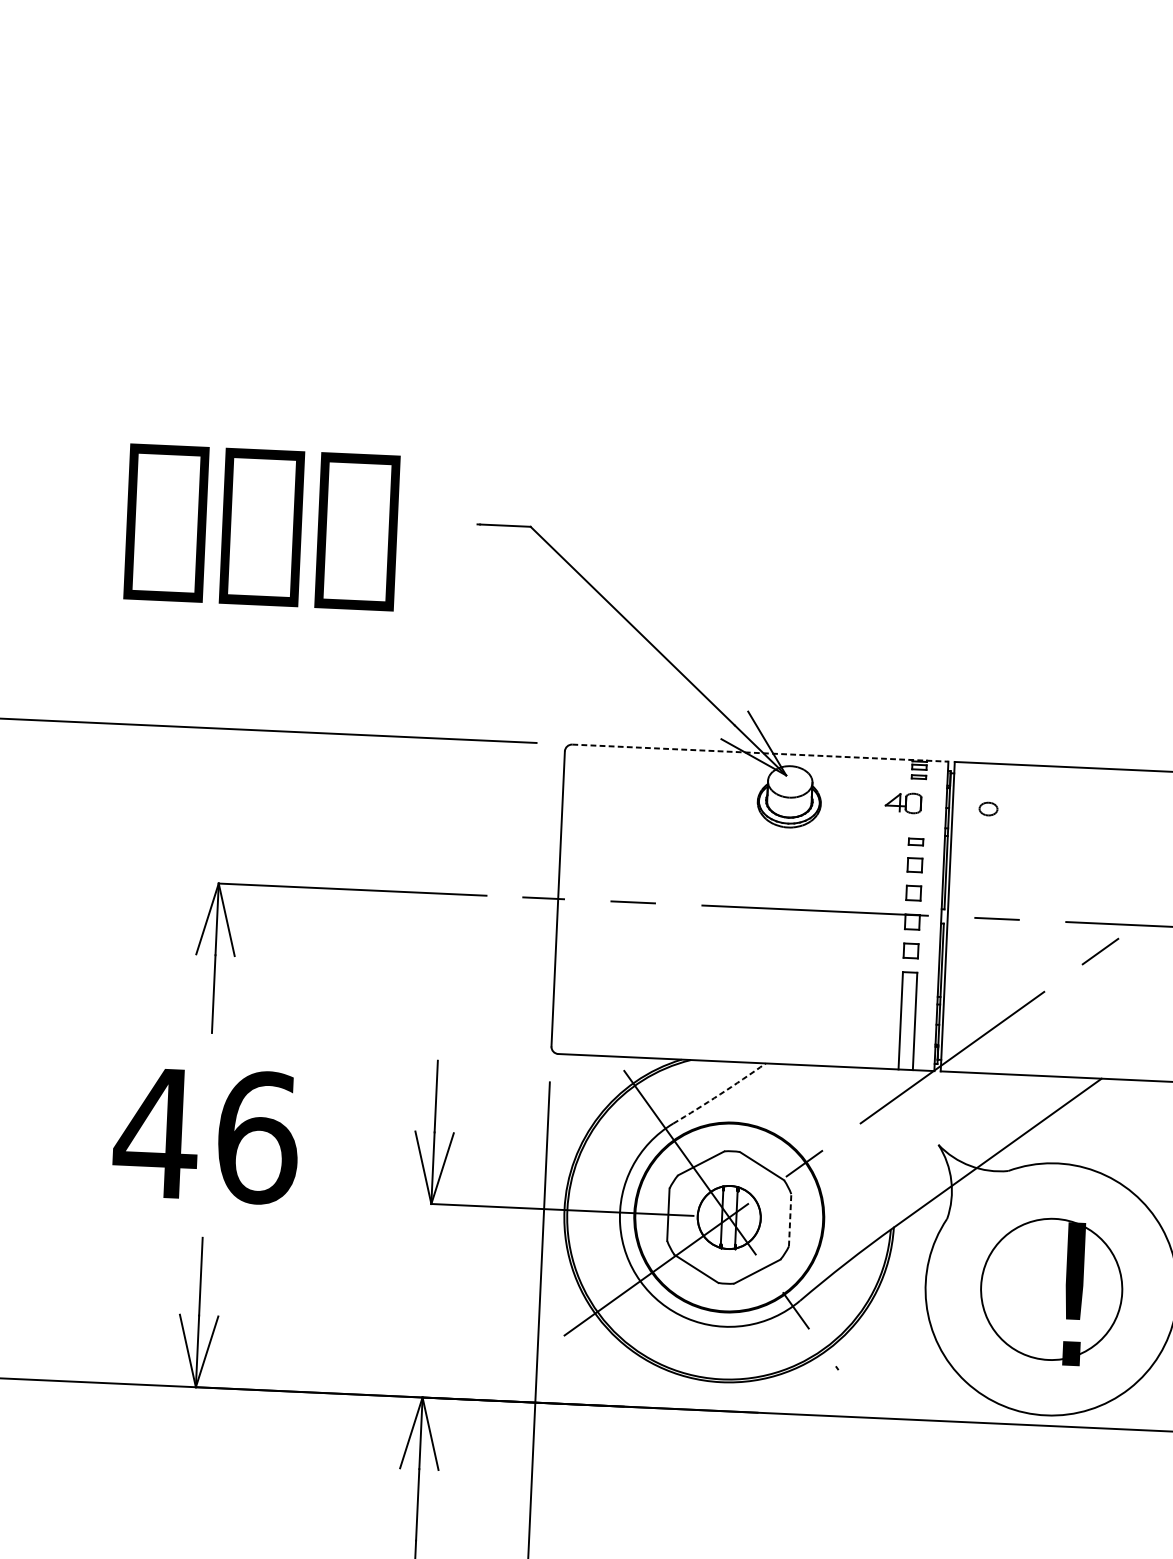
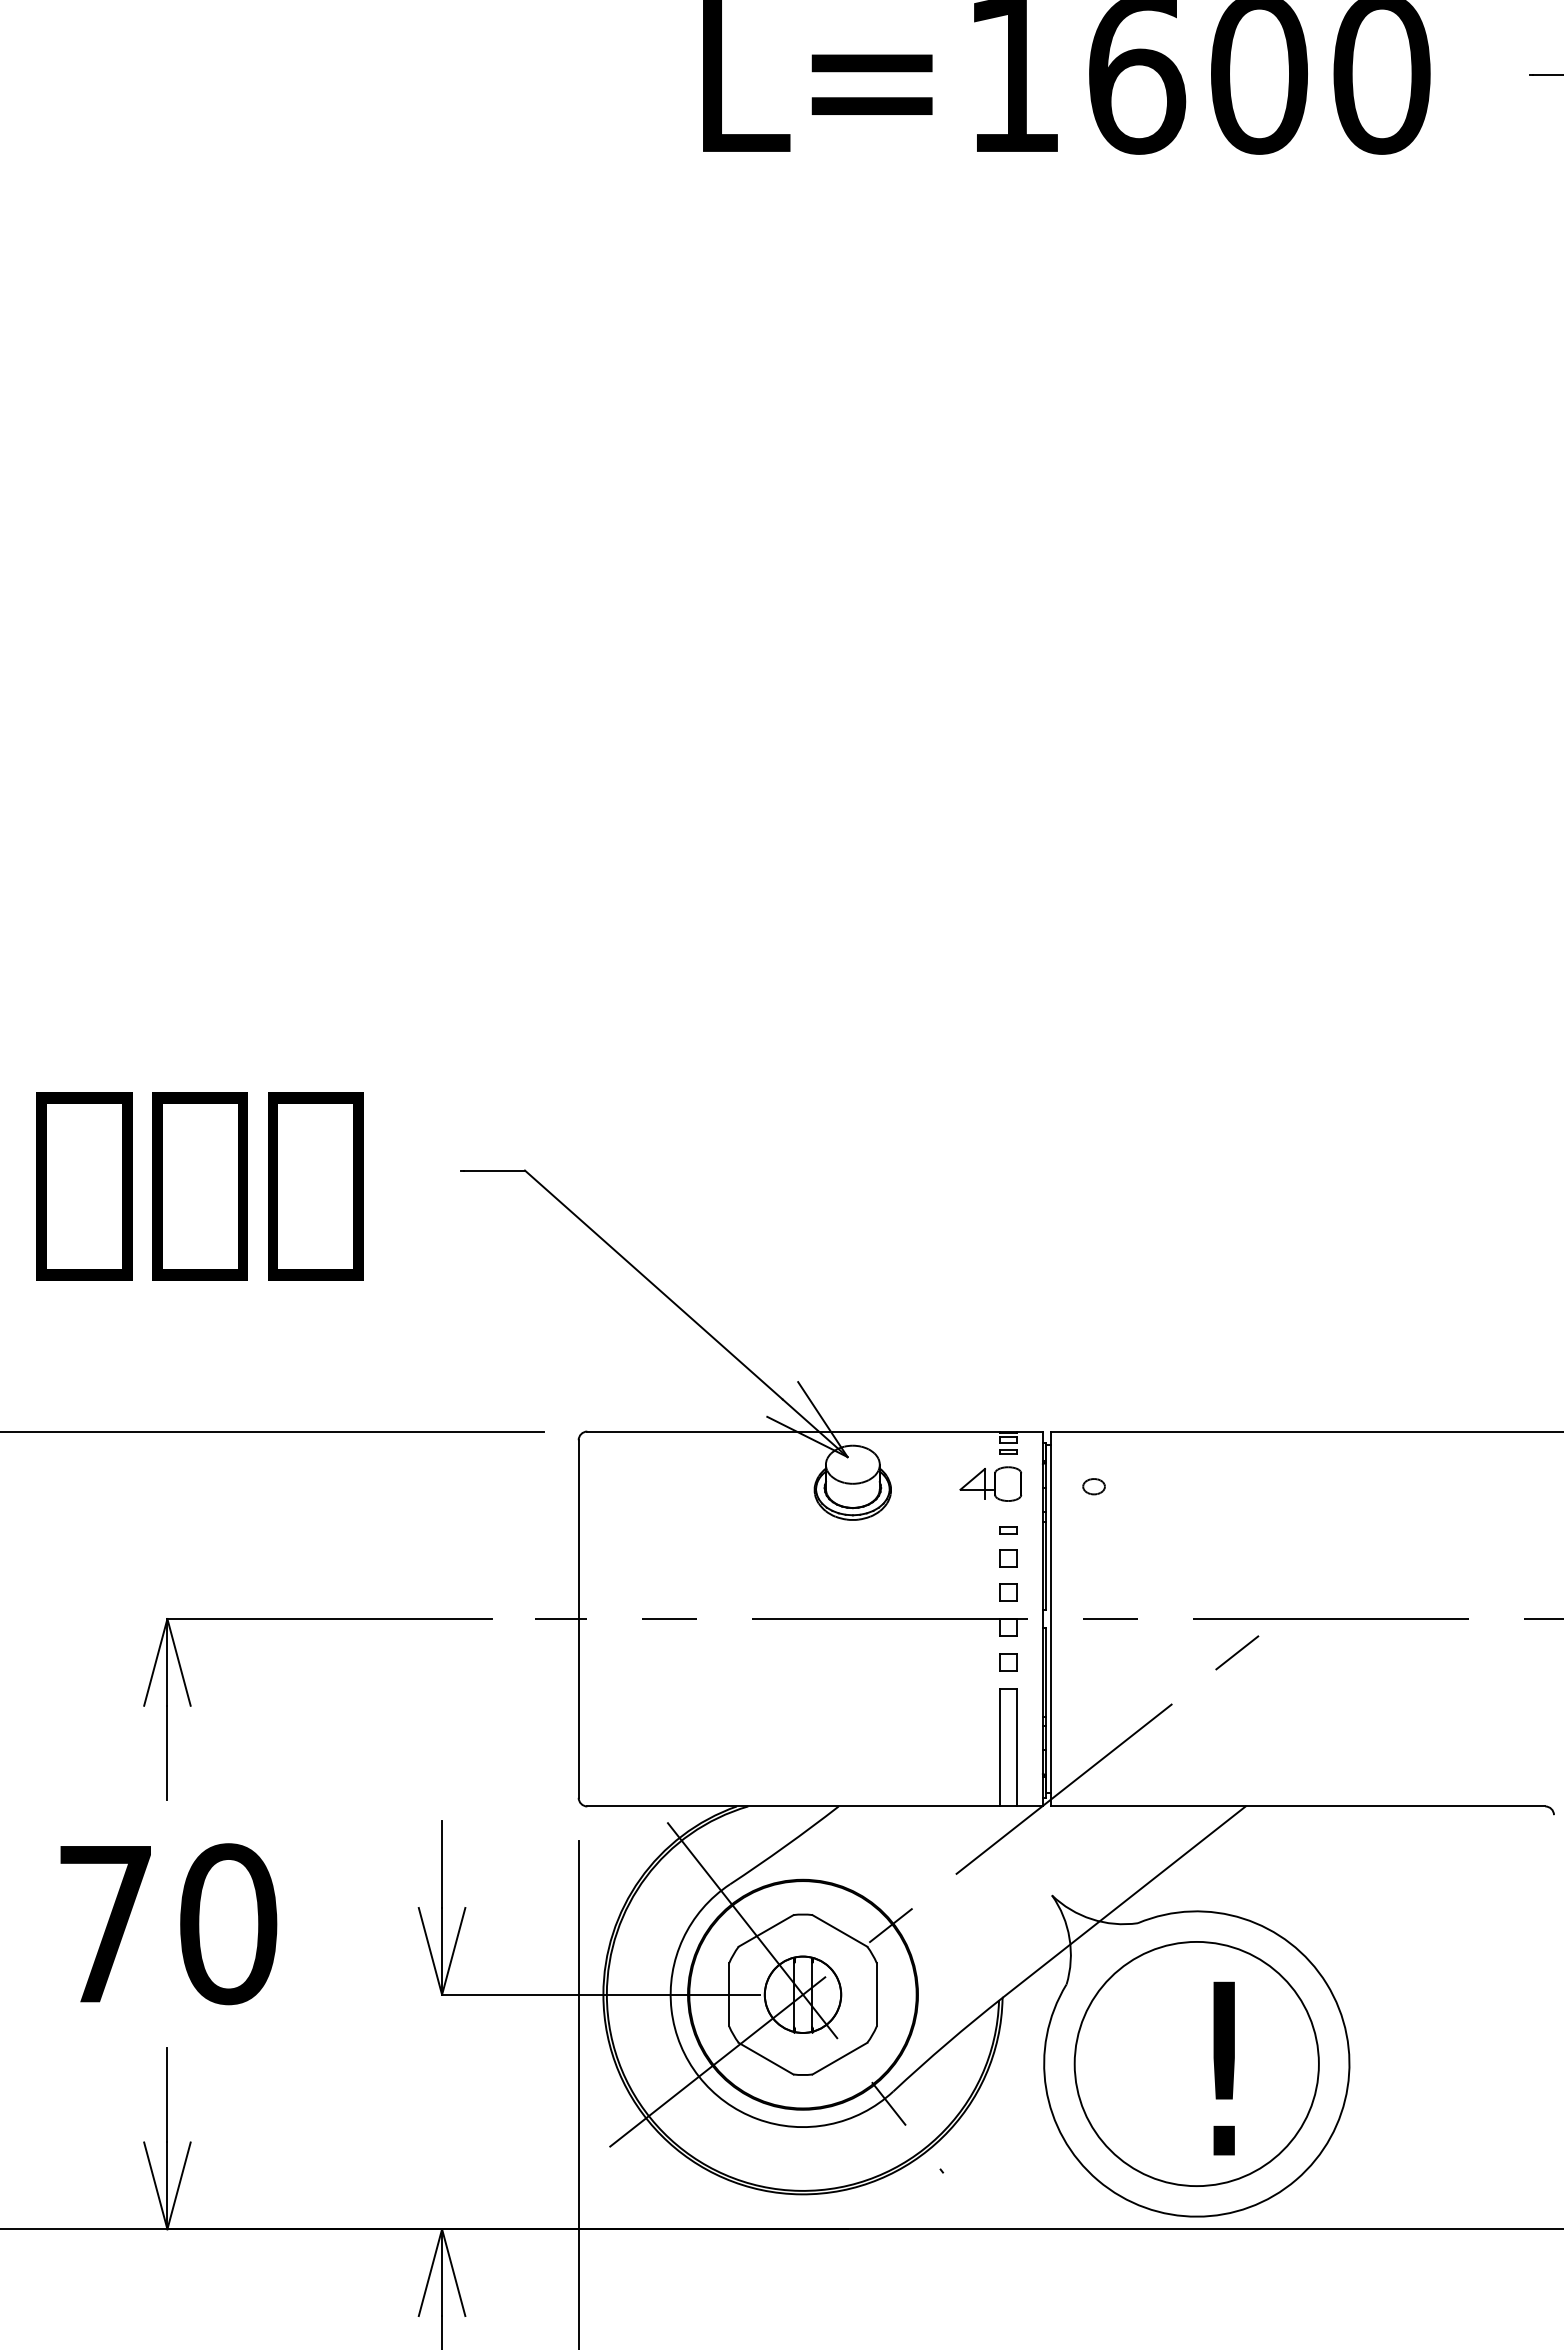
line: (760, 753) -> (815, 1431), dashed -> solid
part: (903, 802) -> (990, 1483), size x1.43
arc: (720, 1094) -> (785, 1846), dashed -> solid
text: (205, 1135) -> (165, 1924), 46 -> 70
line: (789, 1220) -> (876, 1994), dashed -> solid
circle: (1051, 1288) -> (1196, 2063), size x1.43

